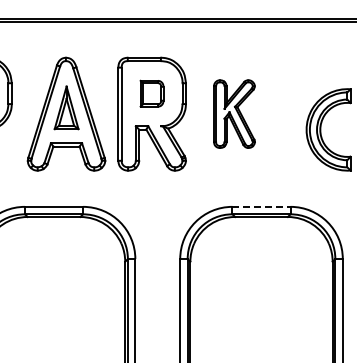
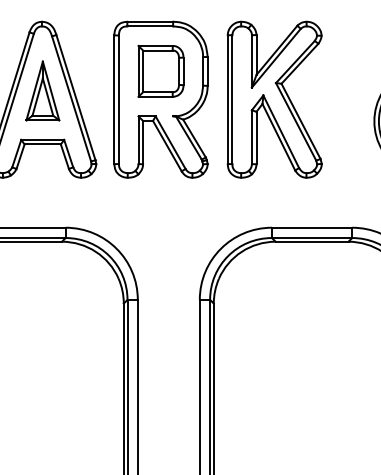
part: (151, 93) -> (160, 71), size x1.43
part: (234, 113) -> (274, 98), size x1.67
line: (262, 206) -> (313, 227), dashed -> solid

